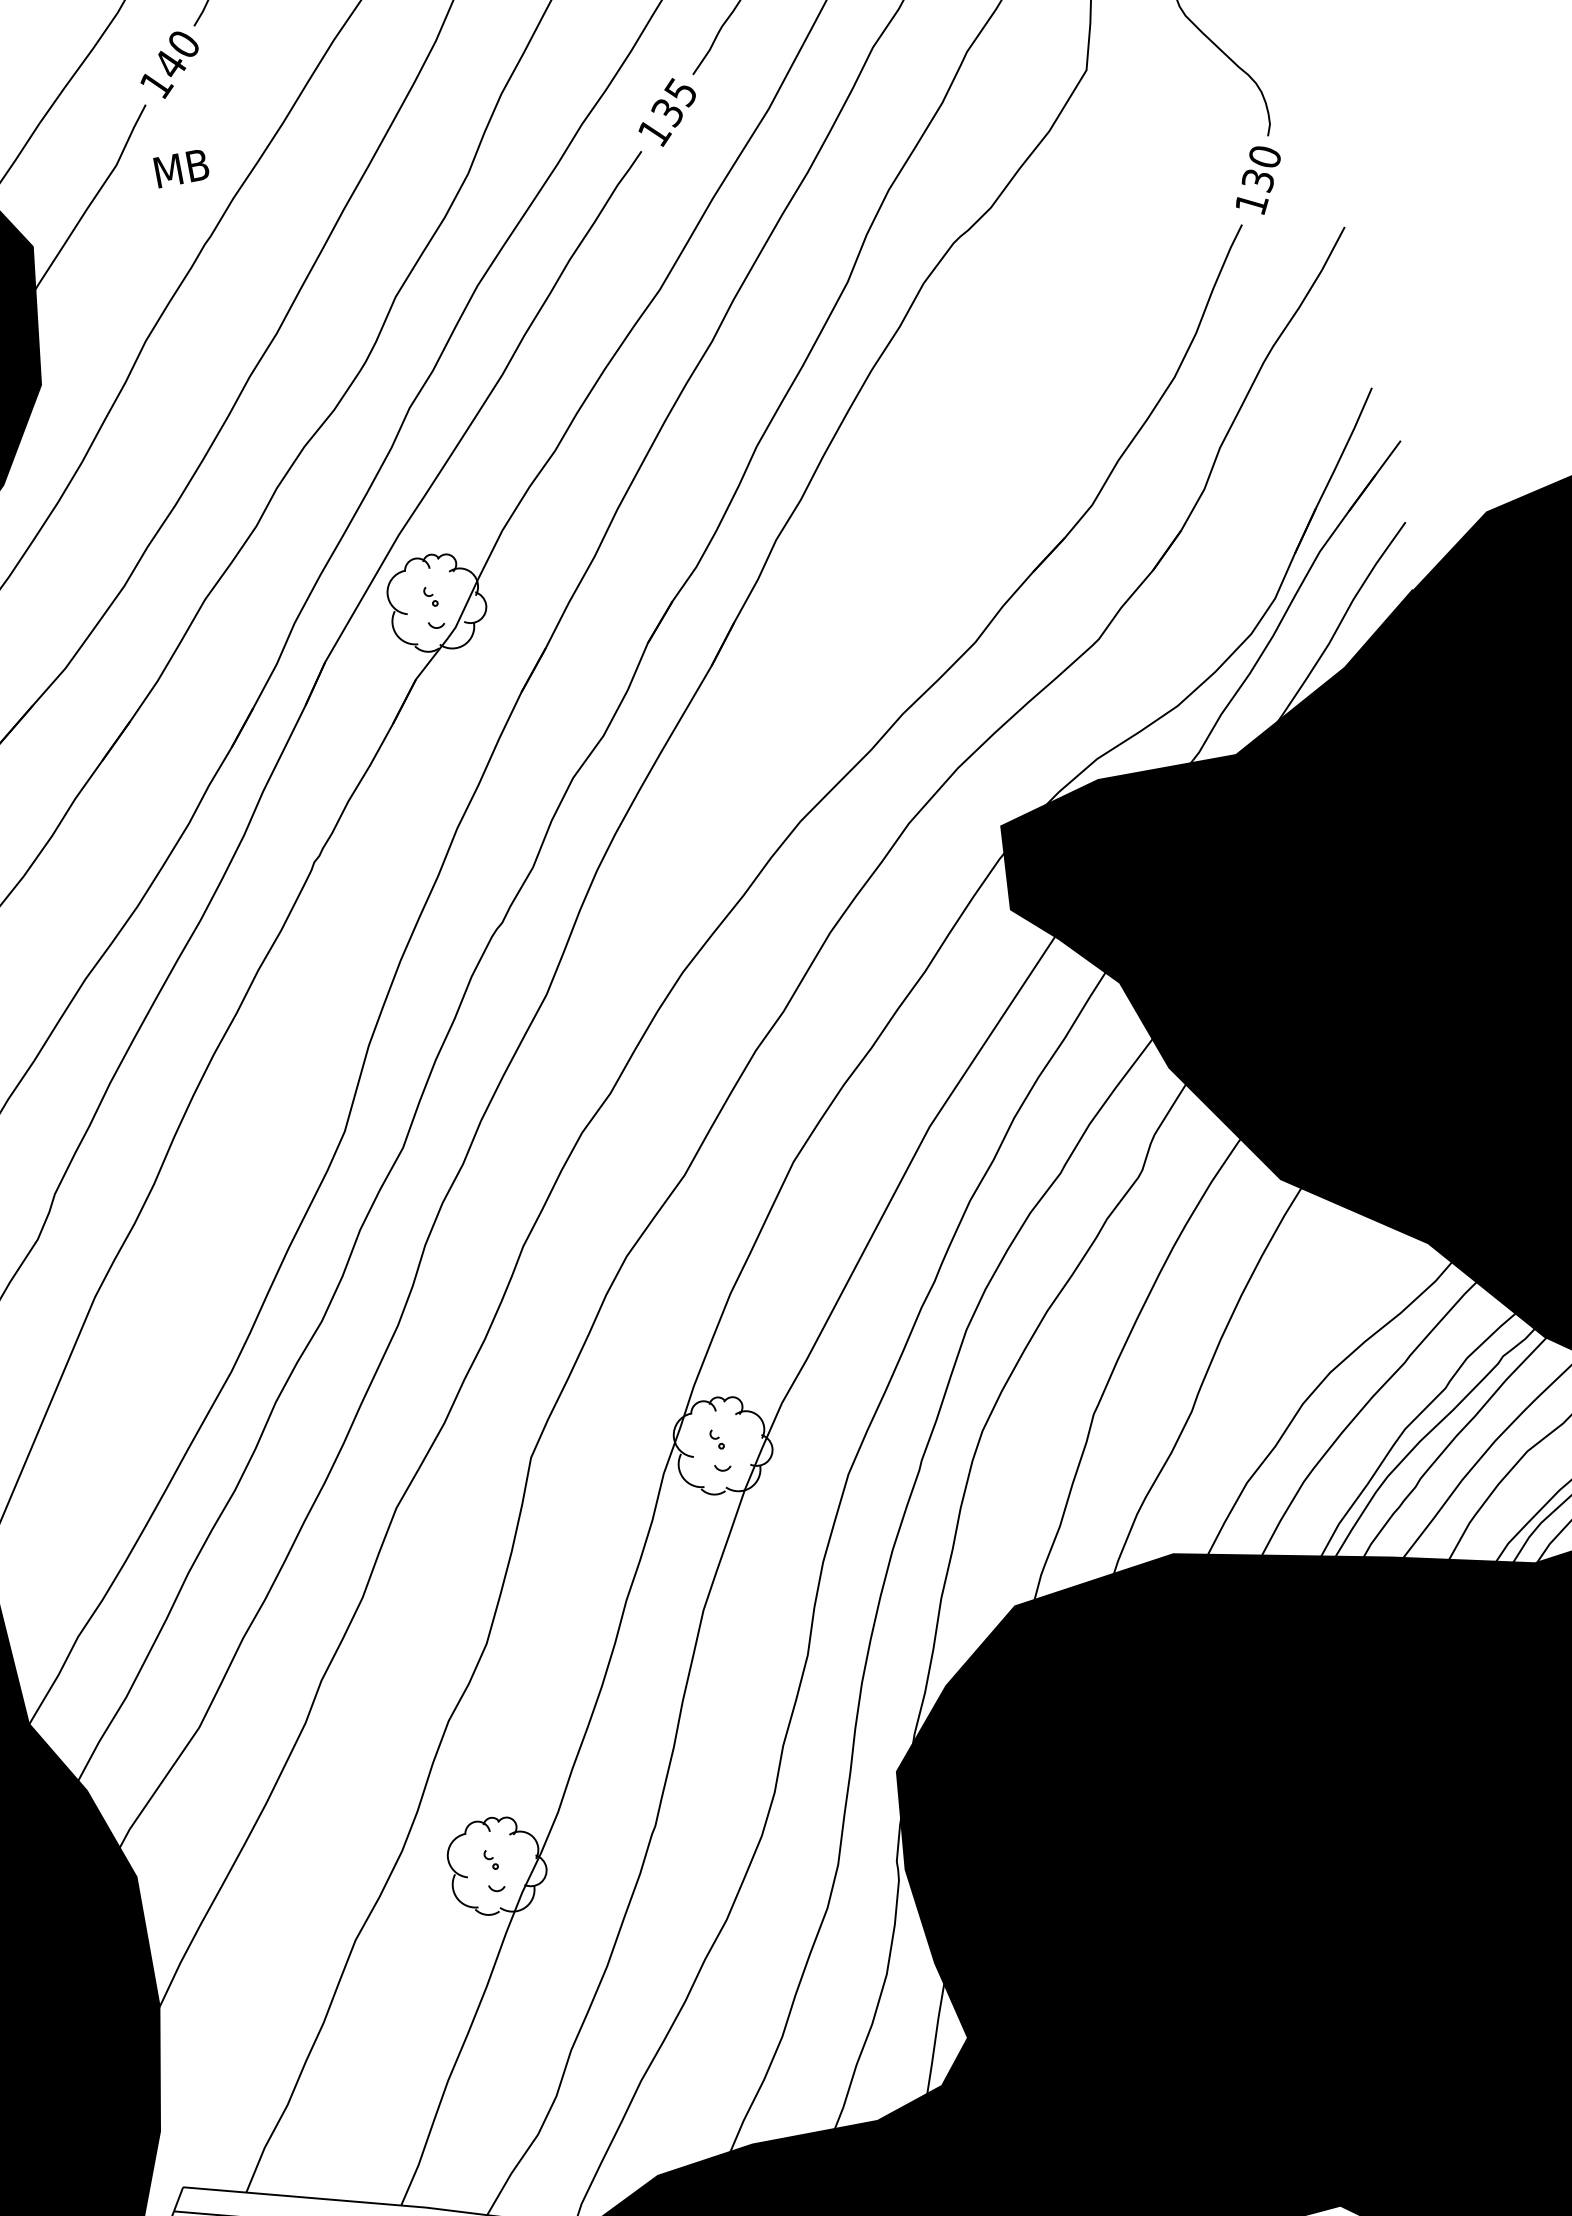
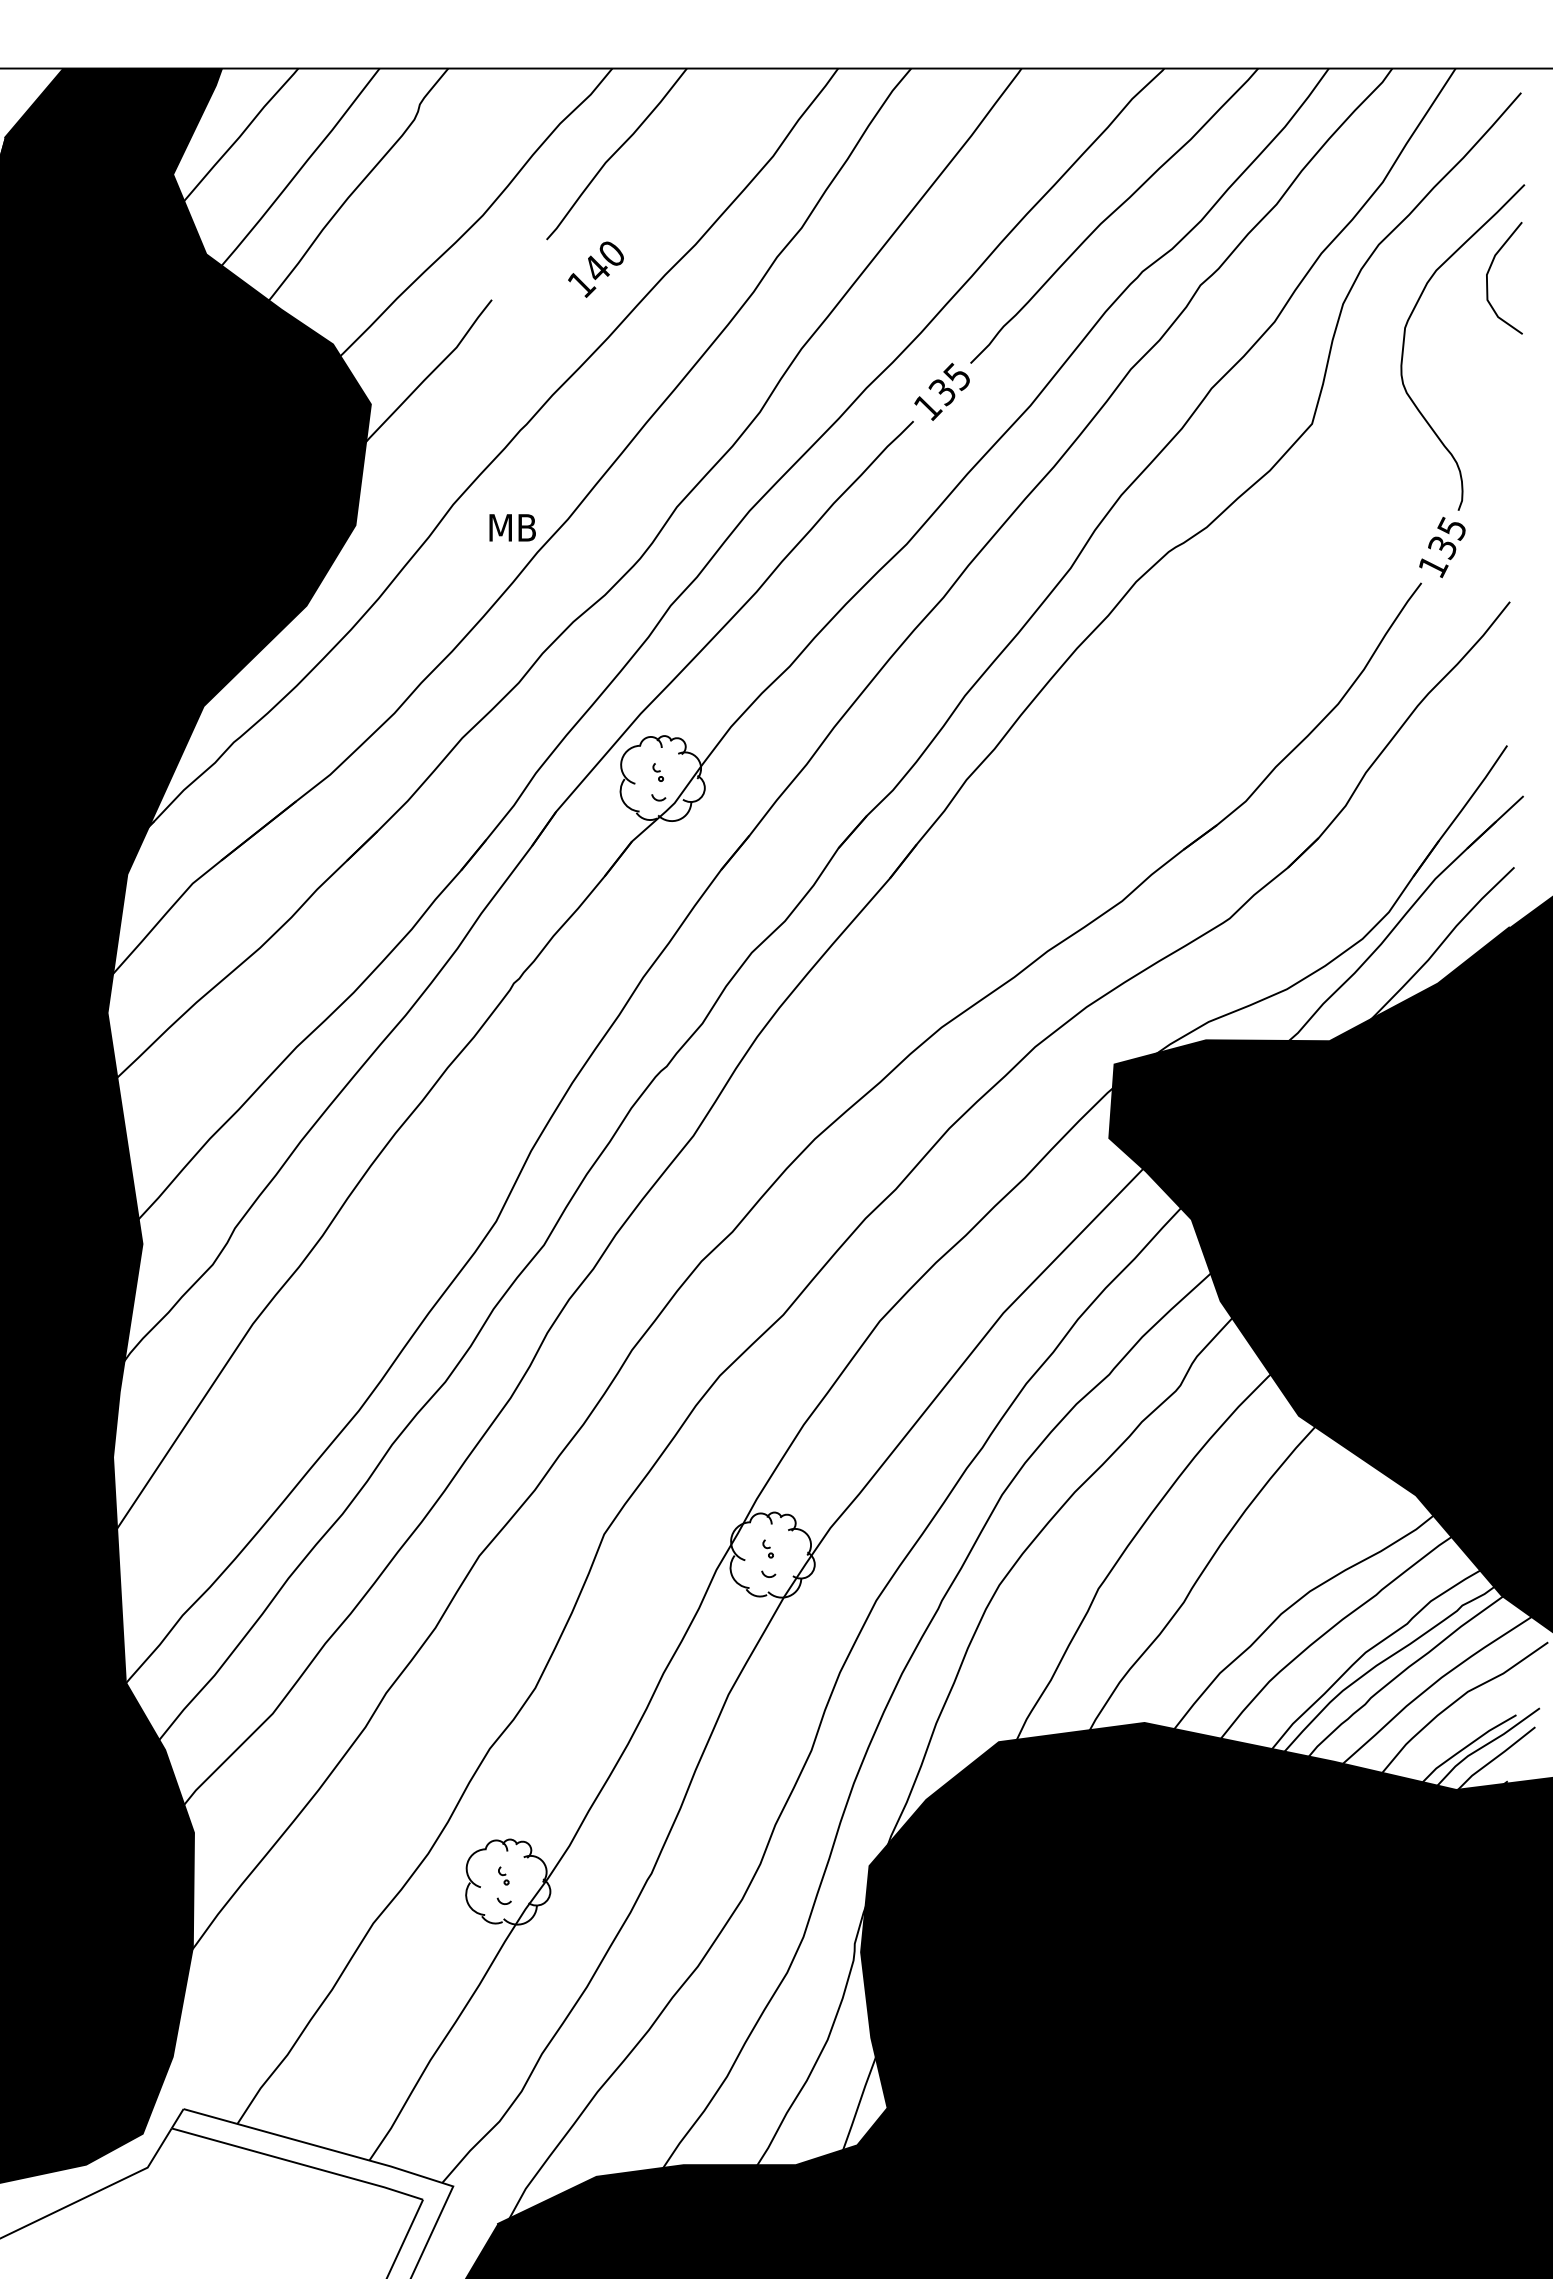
text: (168, 65) -> (595, 269), moved
text: (1264, 157) -> (1451, 528), 130 -> 135
text: (181, 168) -> (512, 527), moved

